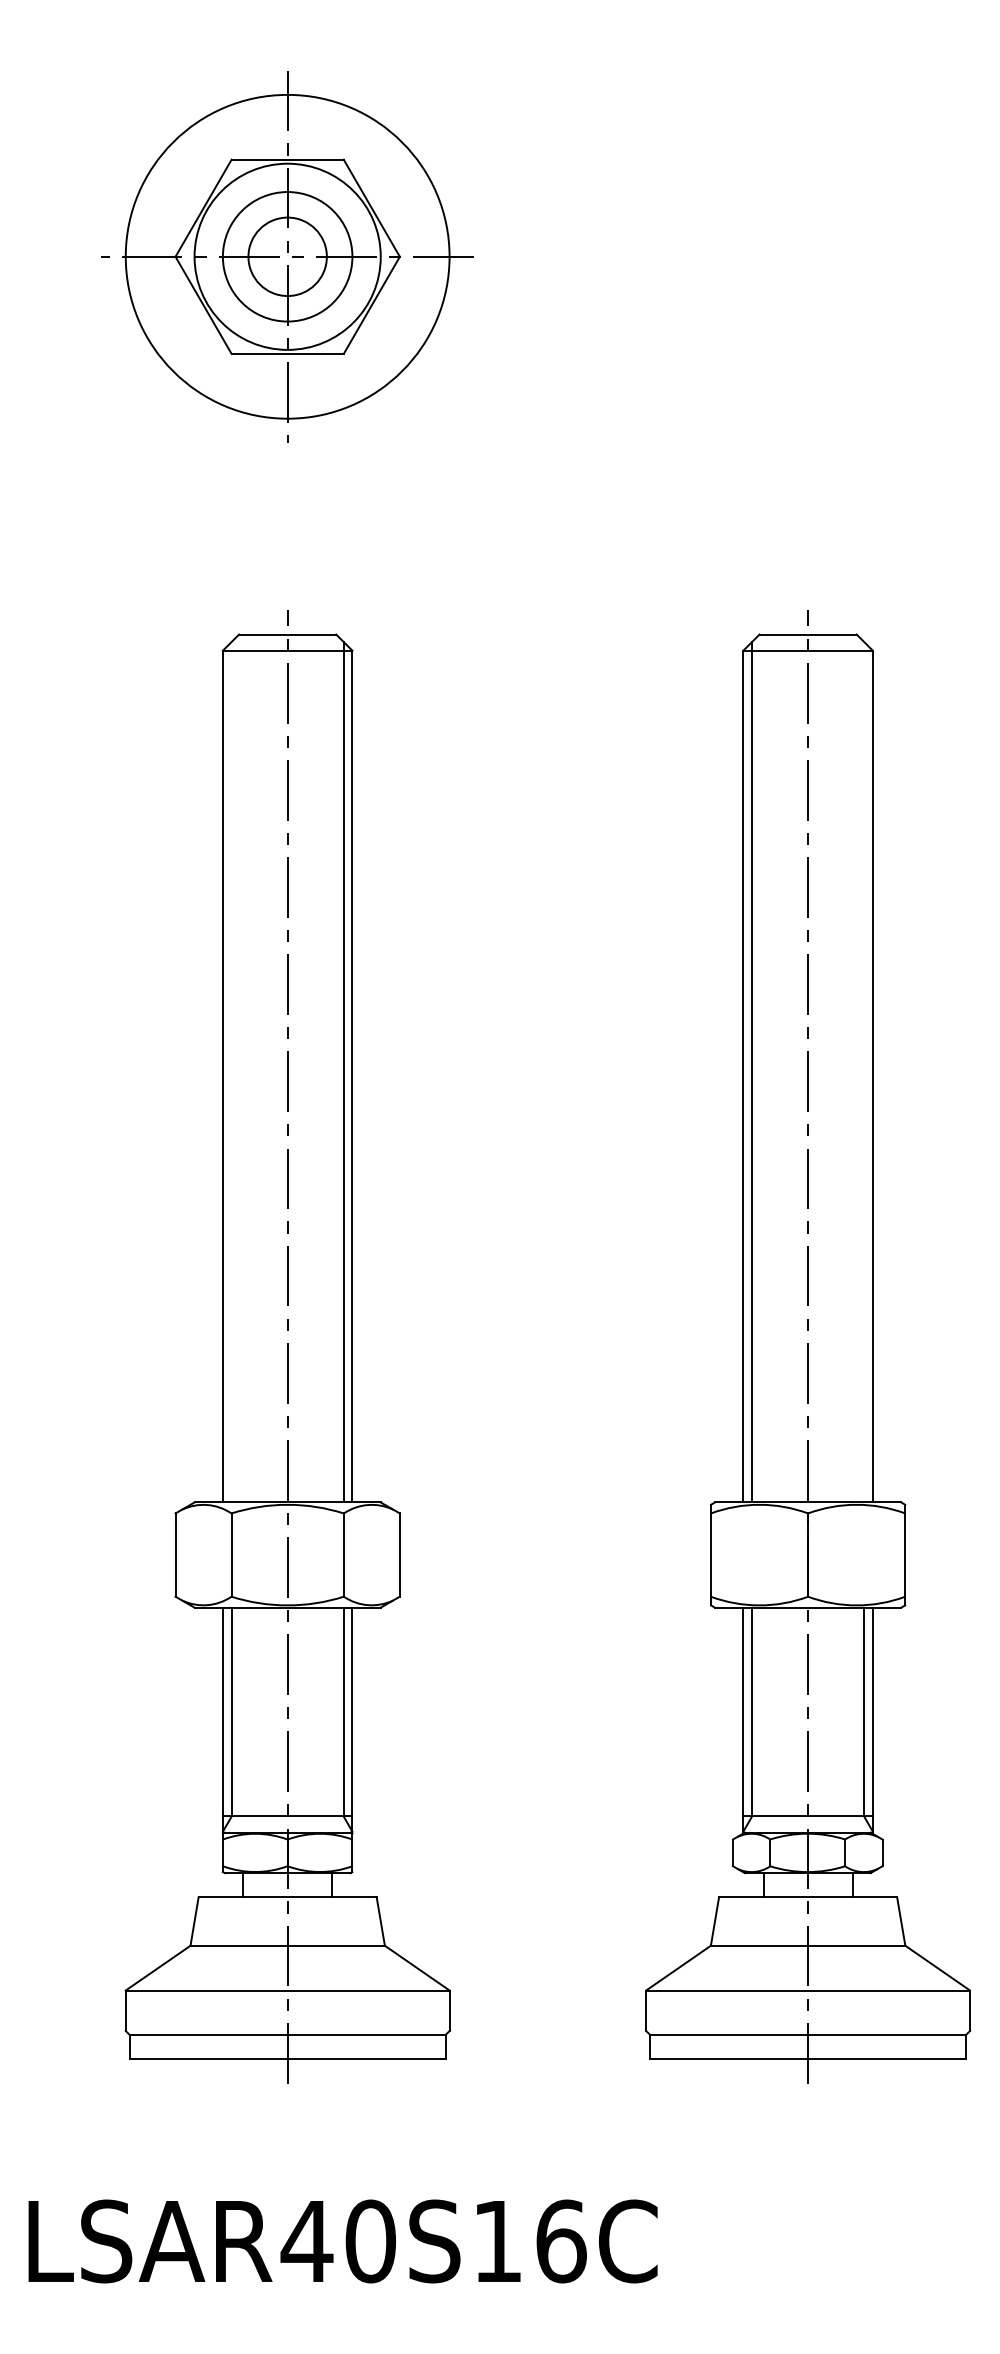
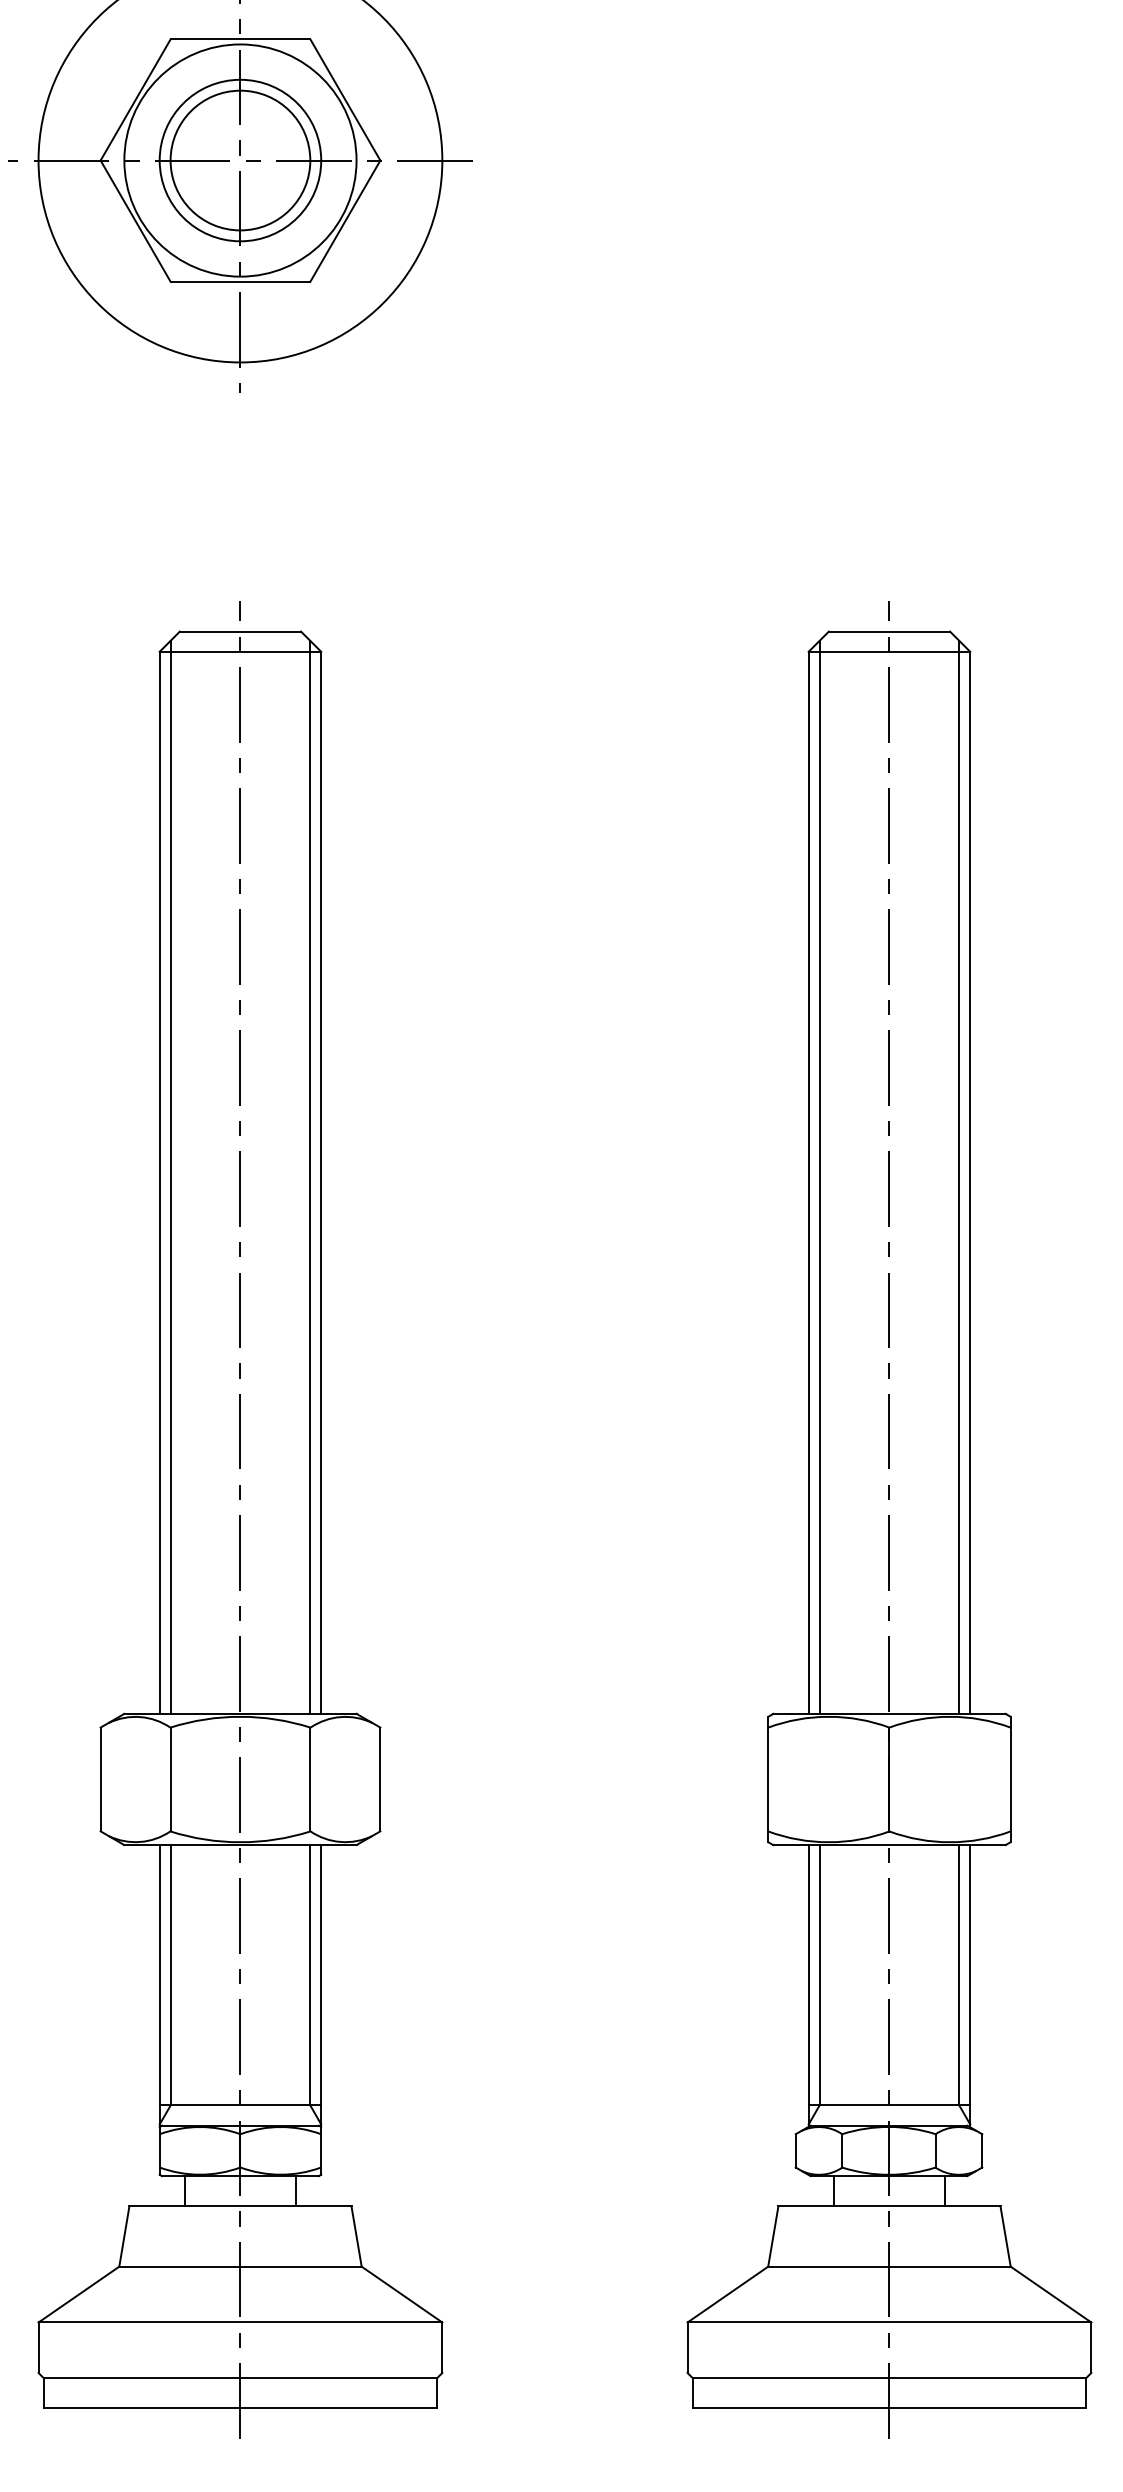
circle: (287, 256) -> (240, 160), size x1.43
line: (231, 1071) -> (170, 1176), added
line: (864, 1071) -> (959, 1176), added

